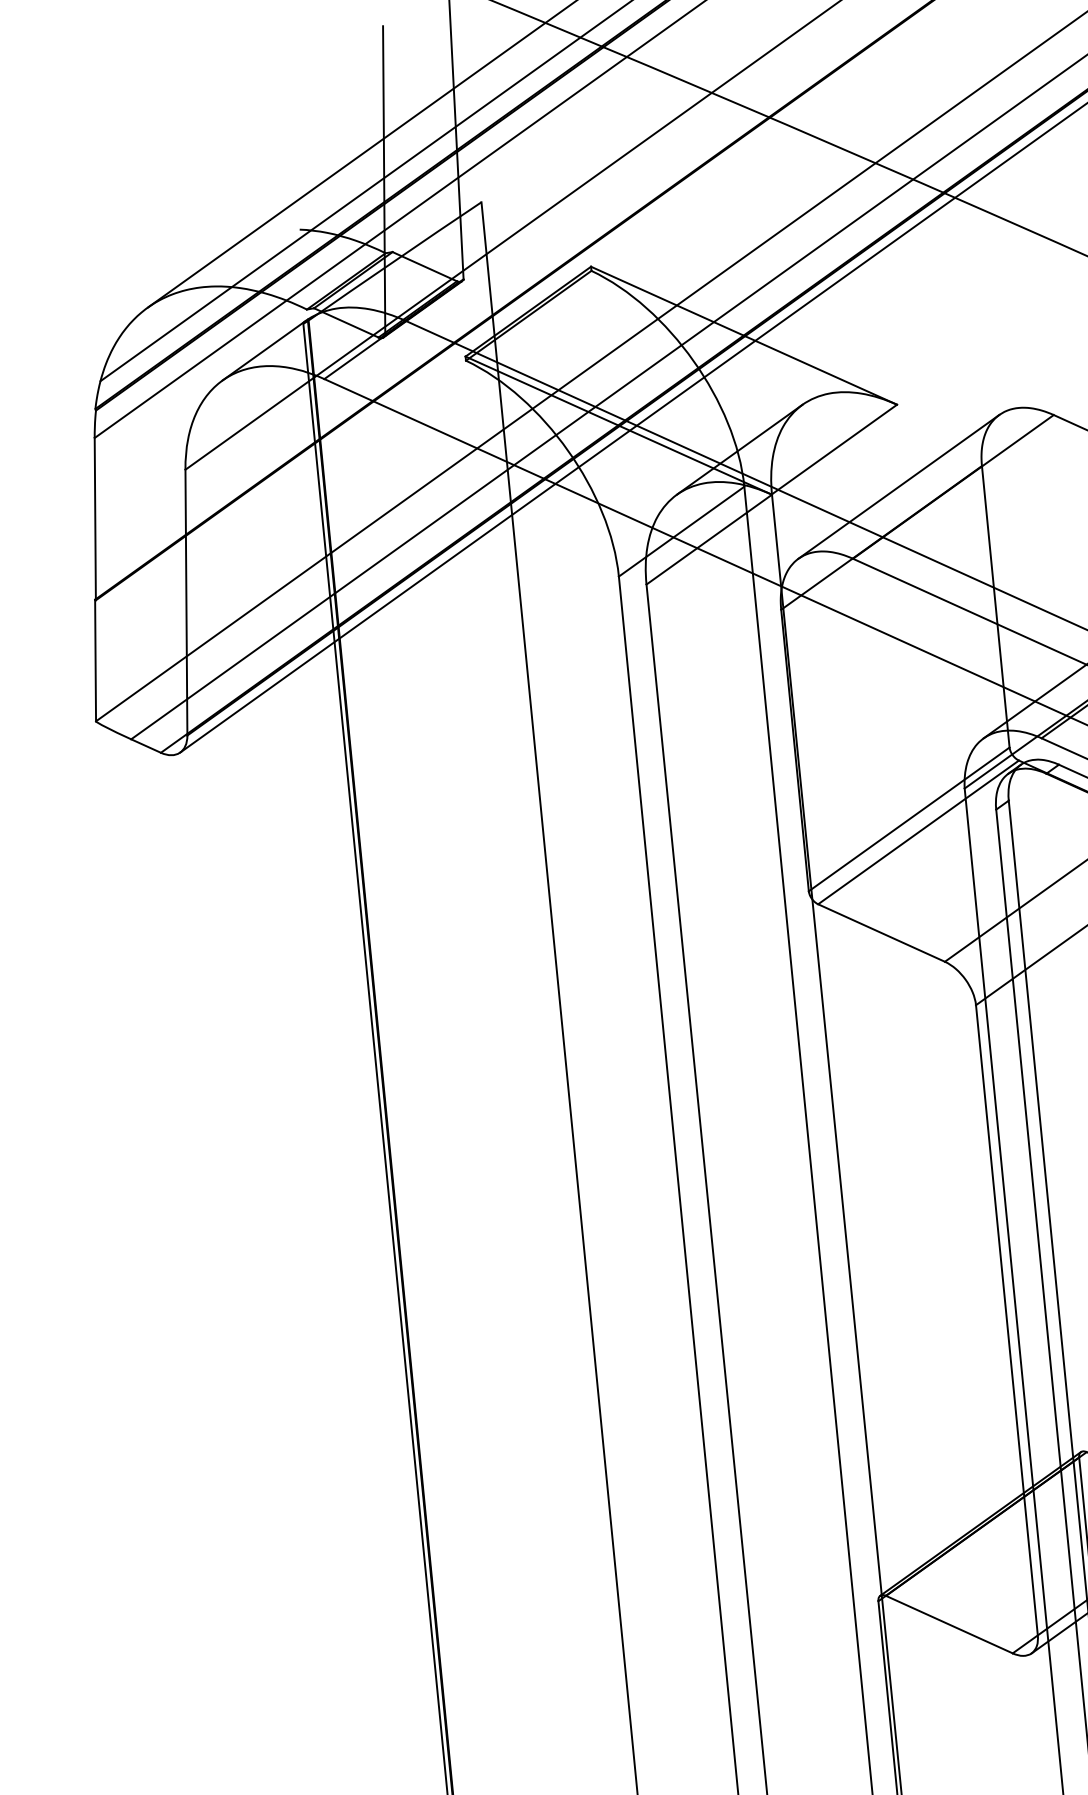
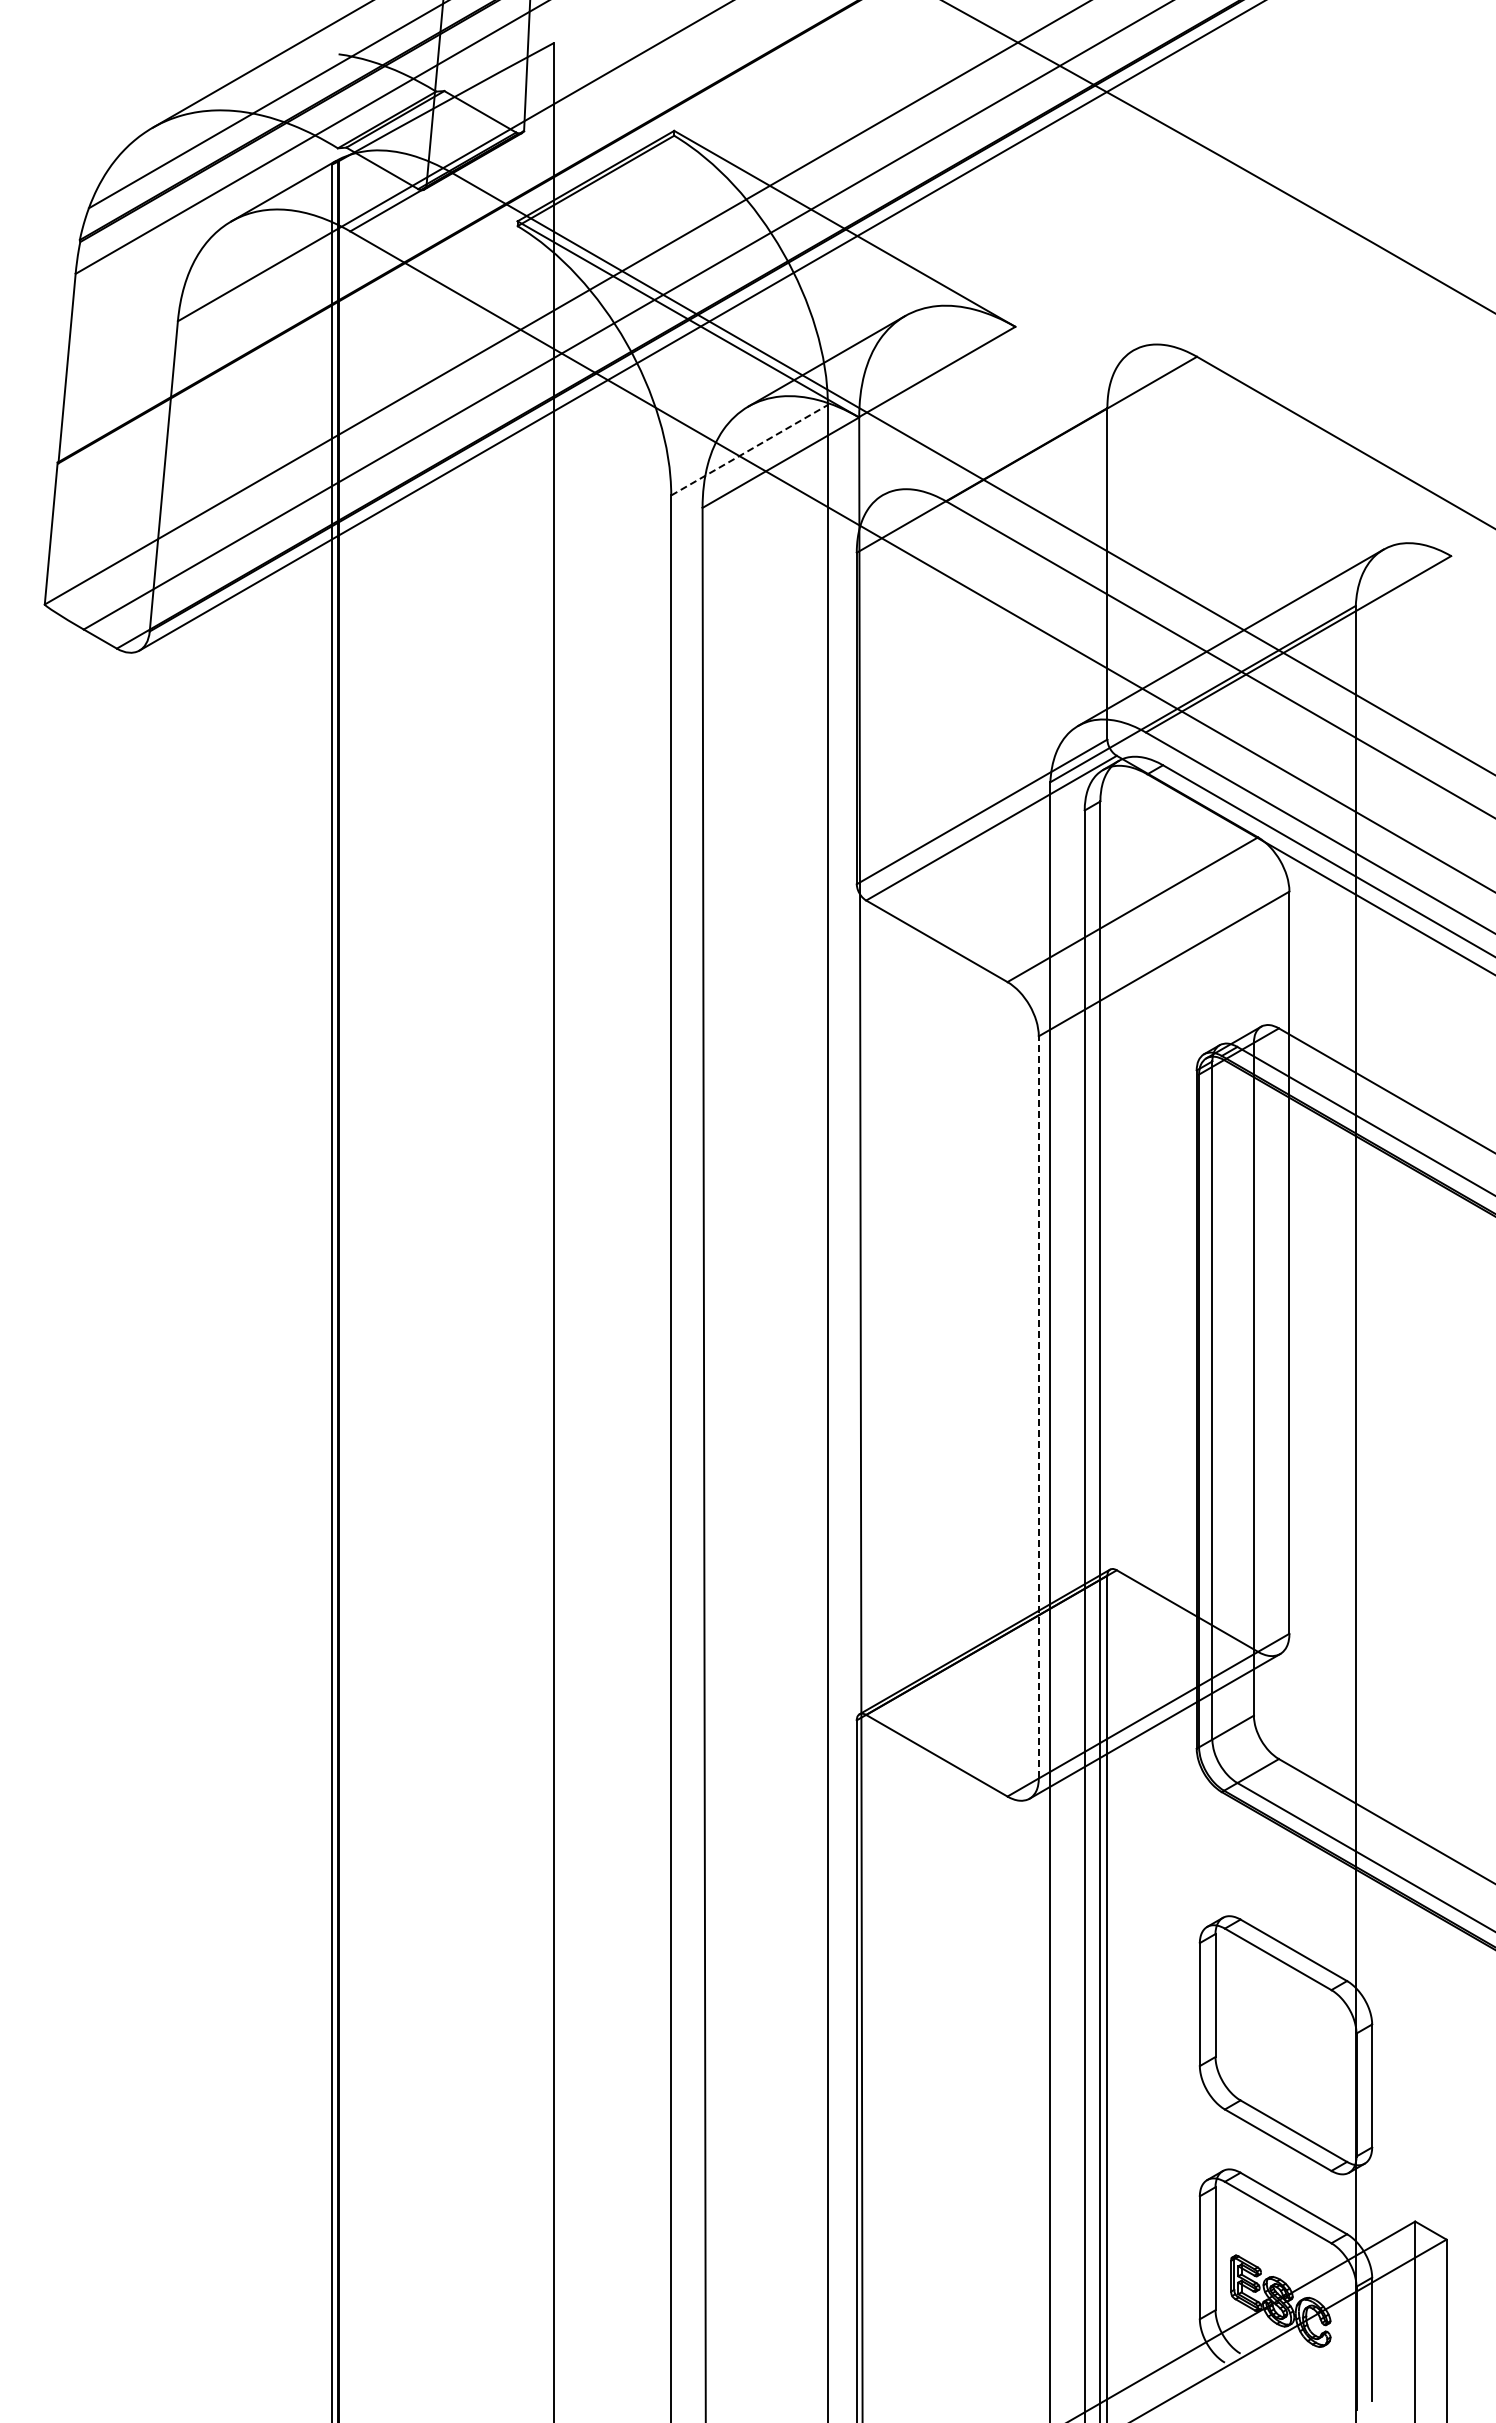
line: (898, 486) -> (1007, 422), removed
line: (682, 531) -> (750, 450), solid -> dashed
line: (1006, 1319) -> (1038, 1406), solid -> dashed

